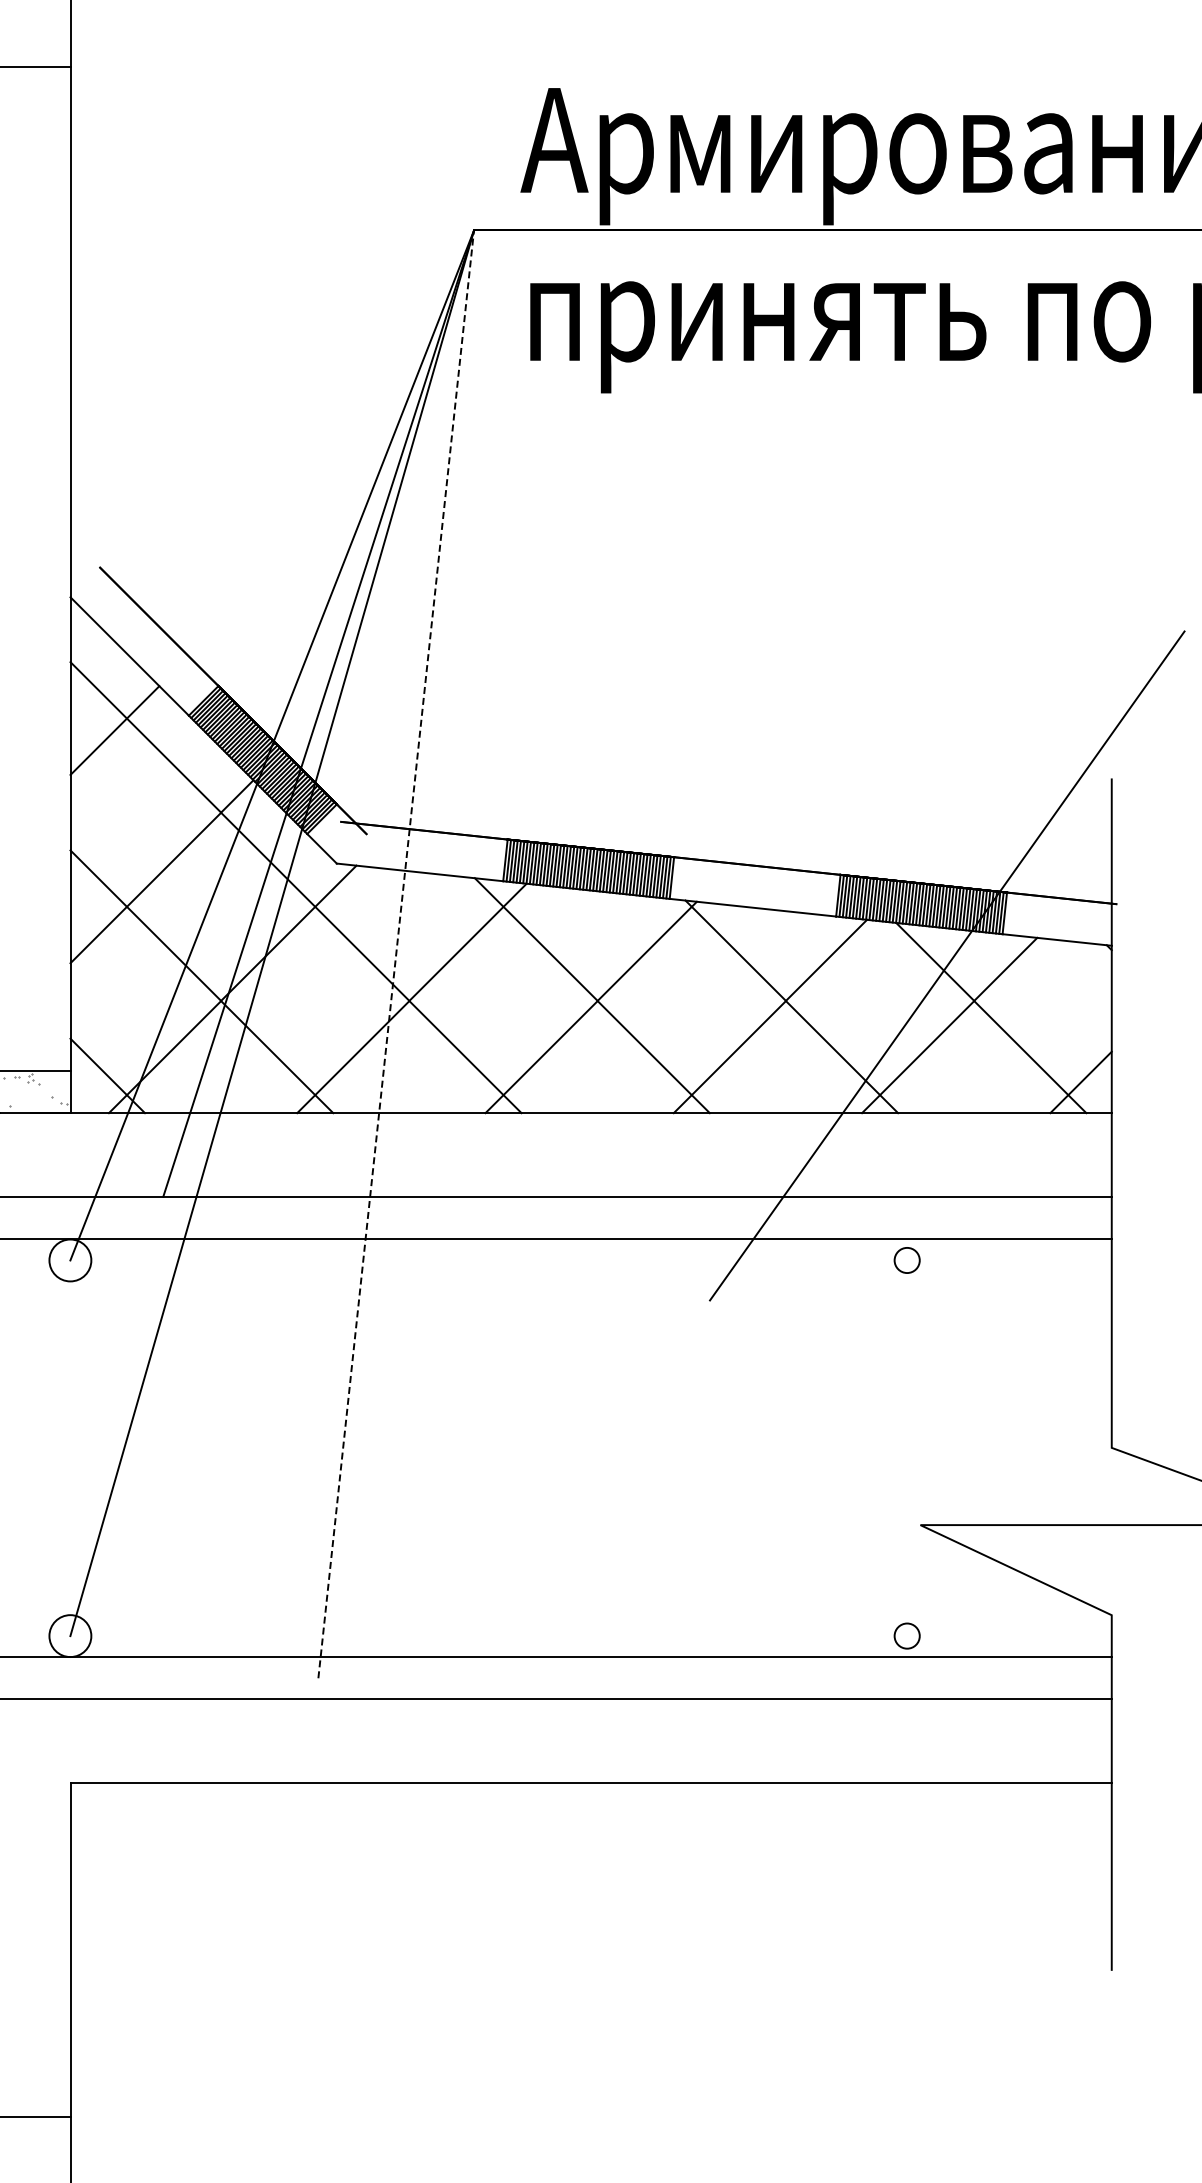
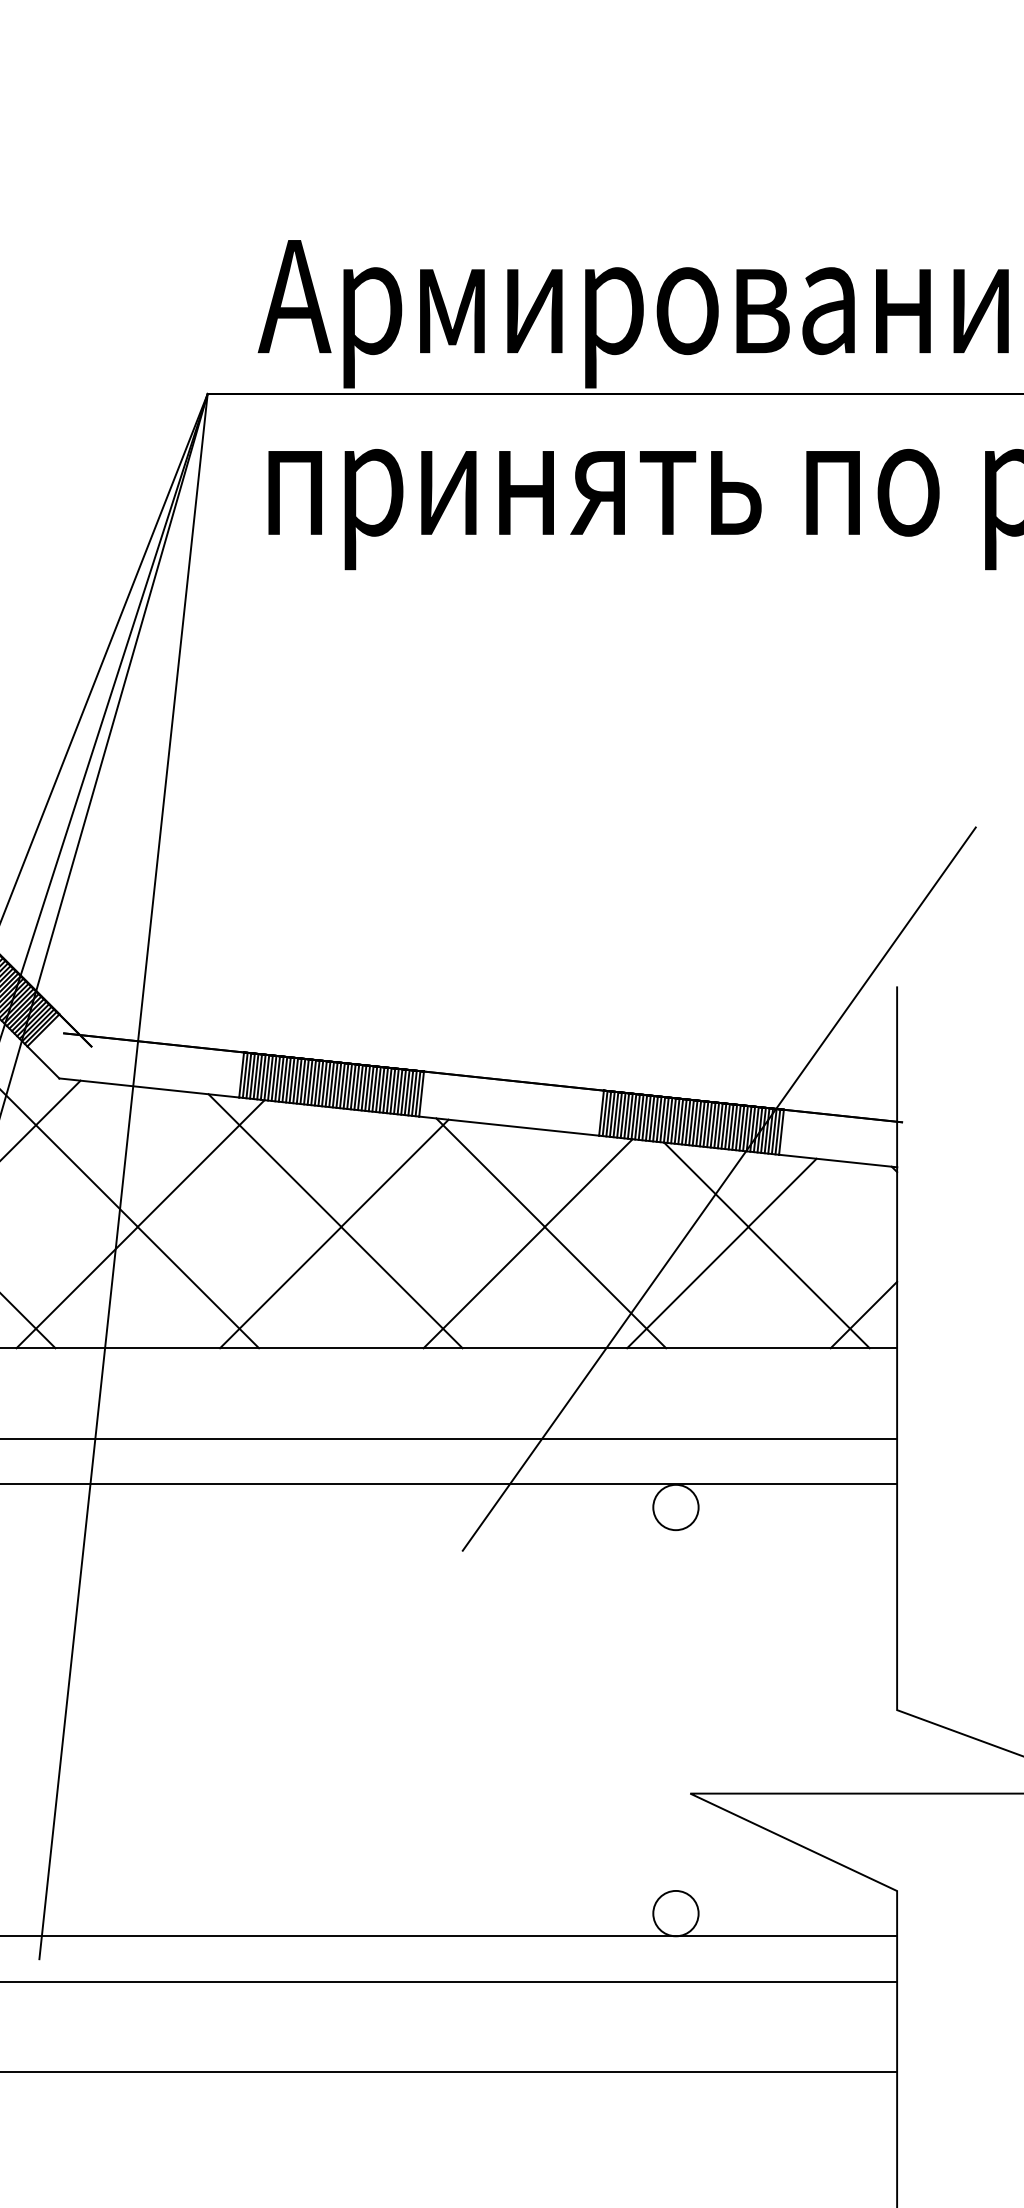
line: (396, 953) -> (123, 1175), dashed -> solid
circle: (907, 1260) -> (676, 1507), size x1.67
circle: (907, 1636) -> (676, 1914), size x1.67

